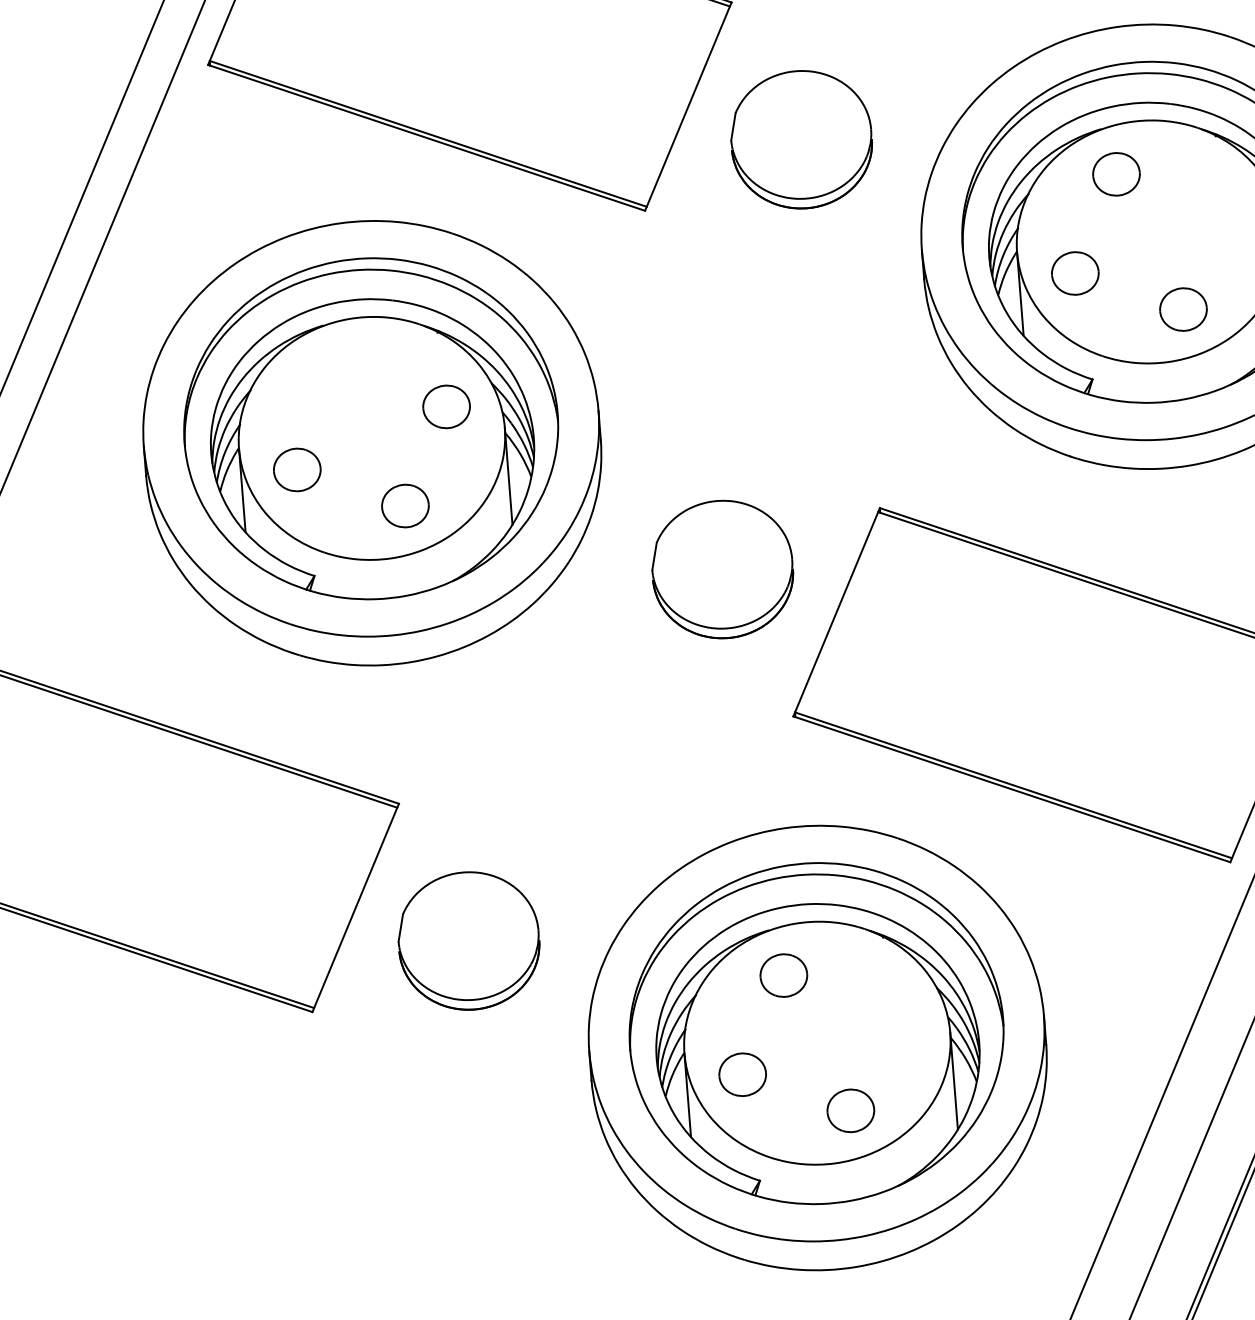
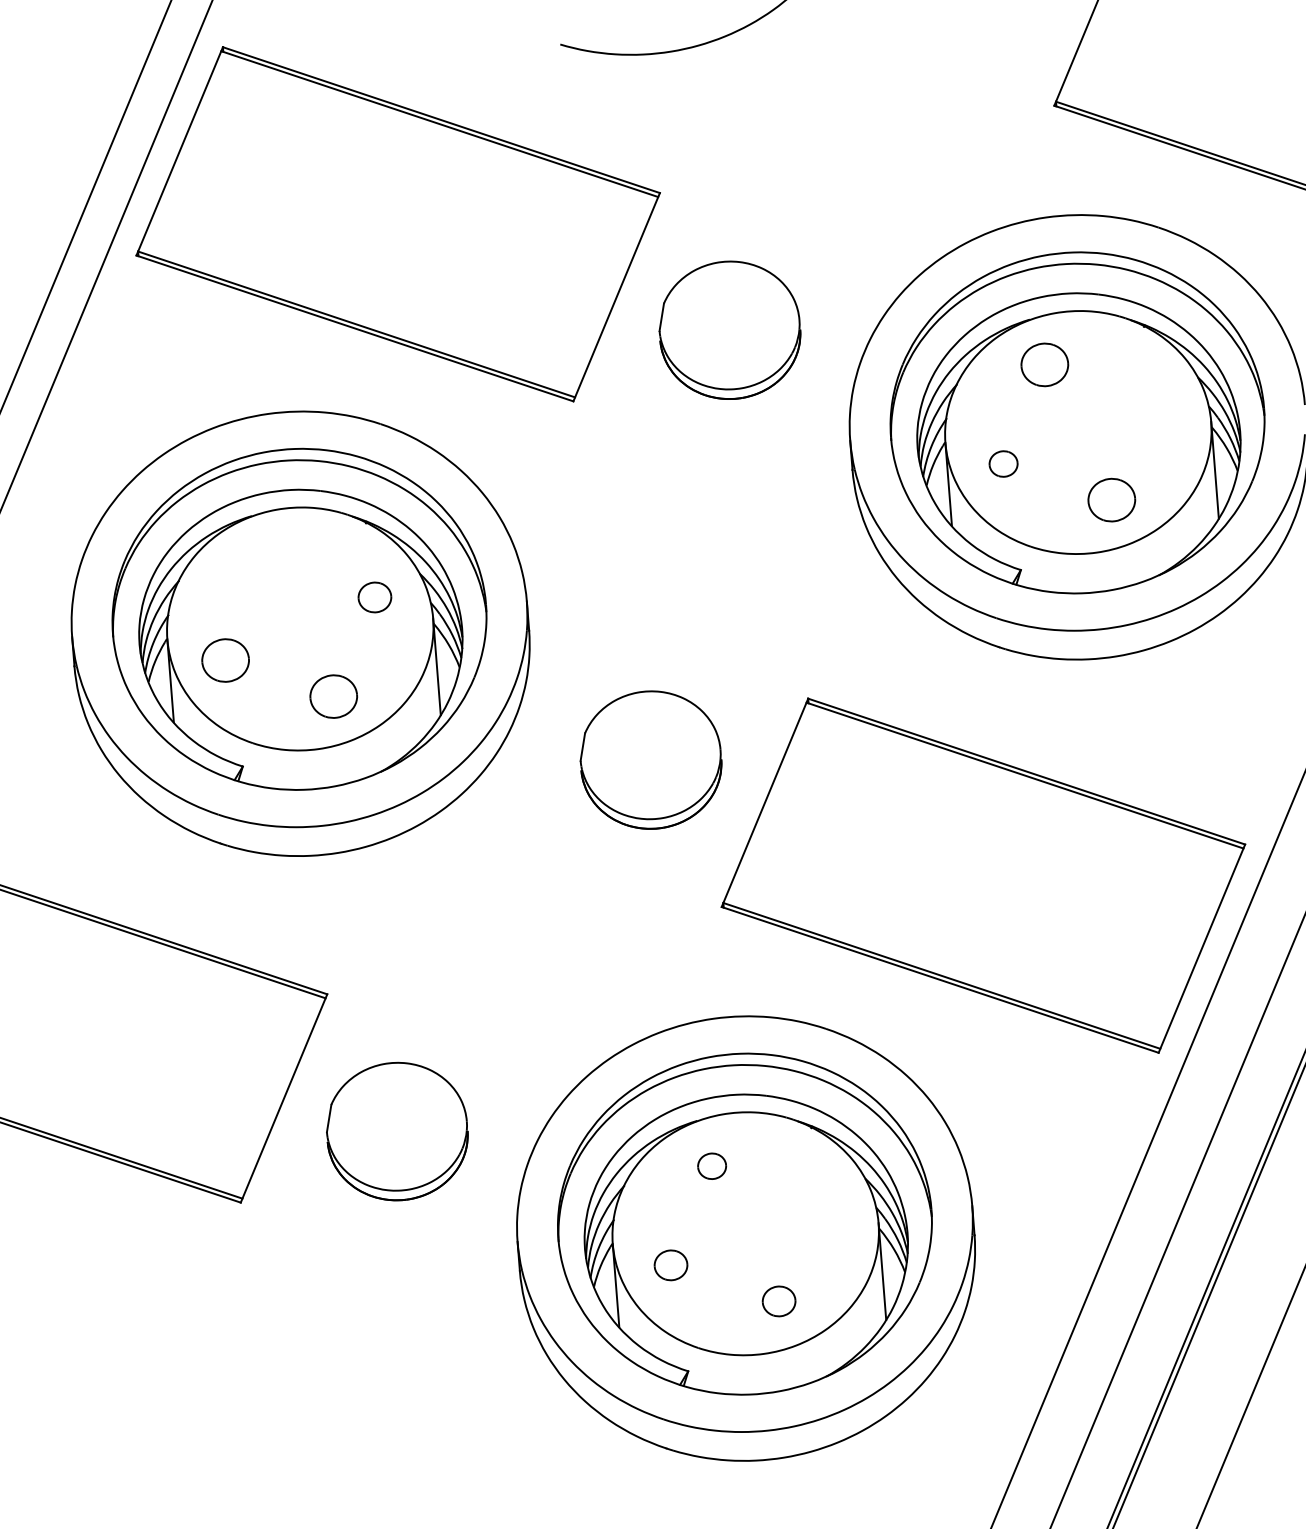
part: (1075, 272) -> (1003, 463), size x0.6
part: (446, 406) -> (374, 597), size x0.7
part: (783, 975) -> (711, 1166), size x0.6
part: (742, 1074) -> (670, 1265), size x0.7
part: (850, 1110) -> (778, 1301), size x0.7

